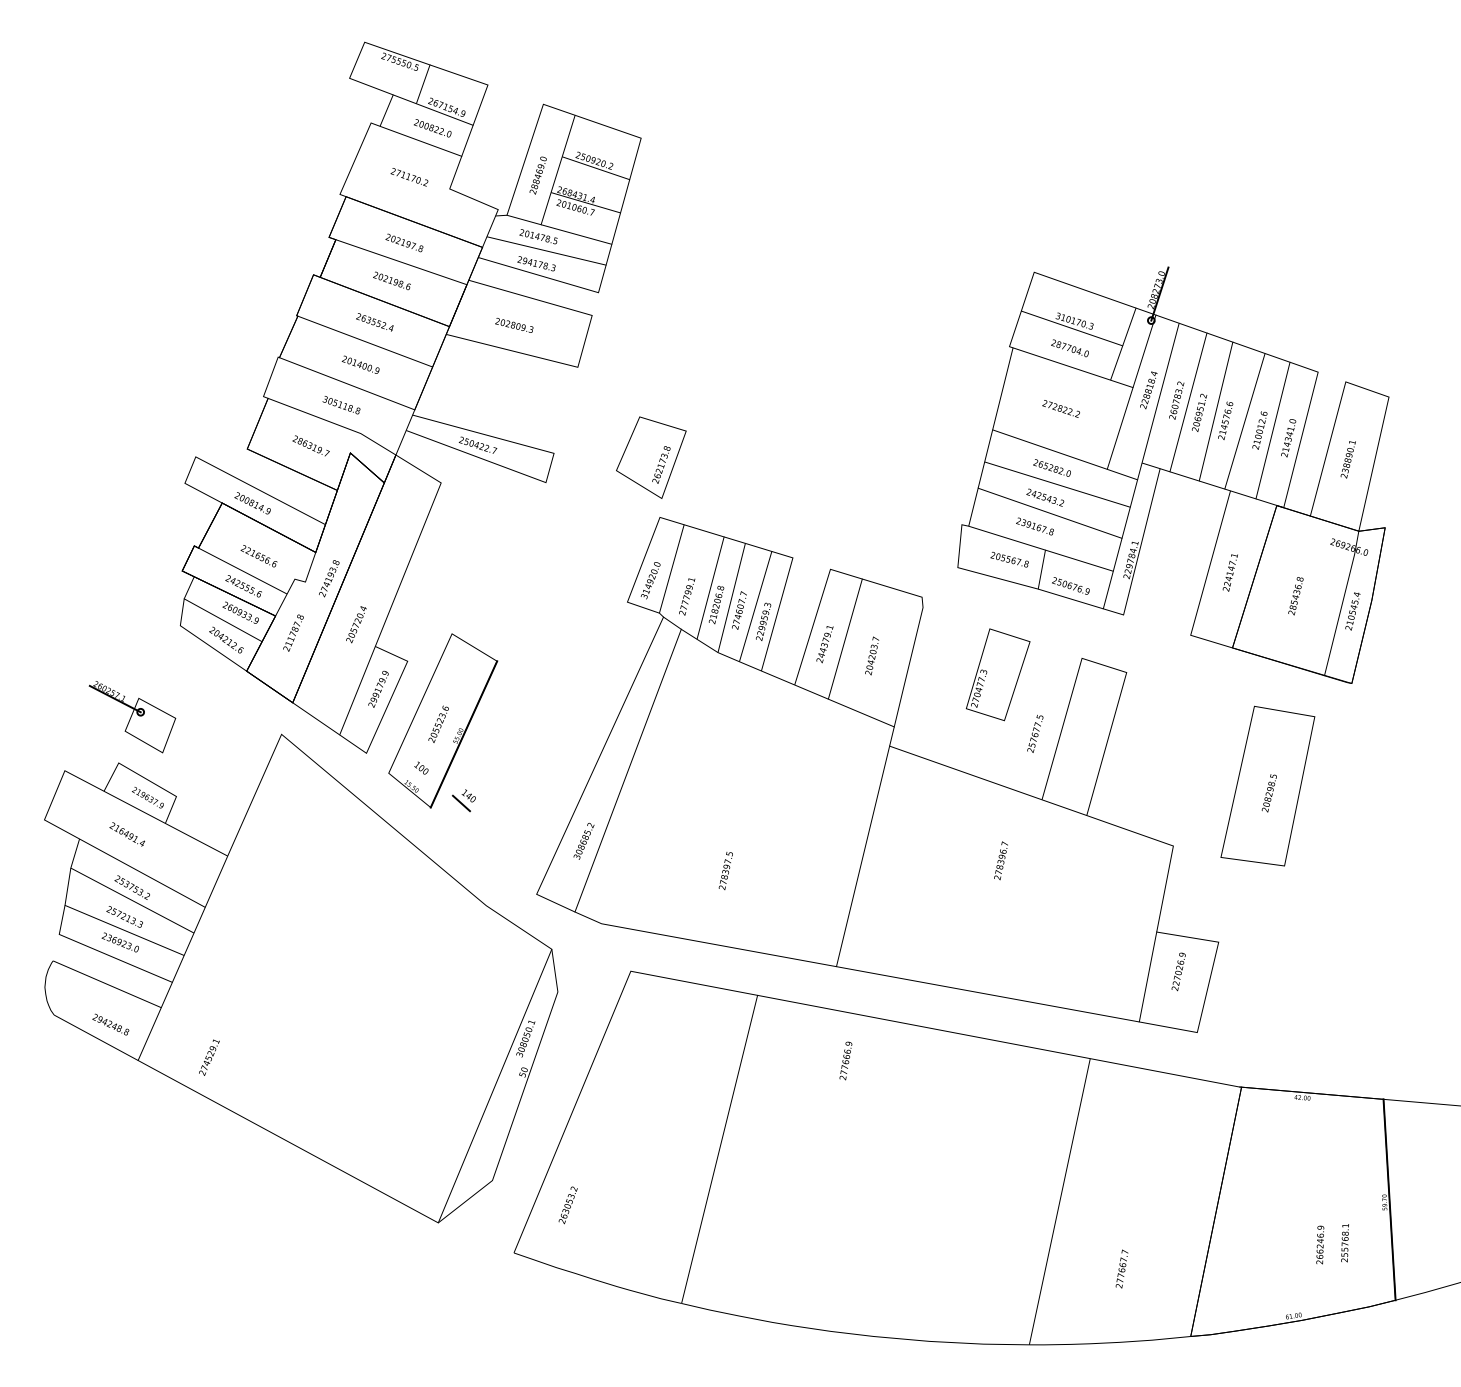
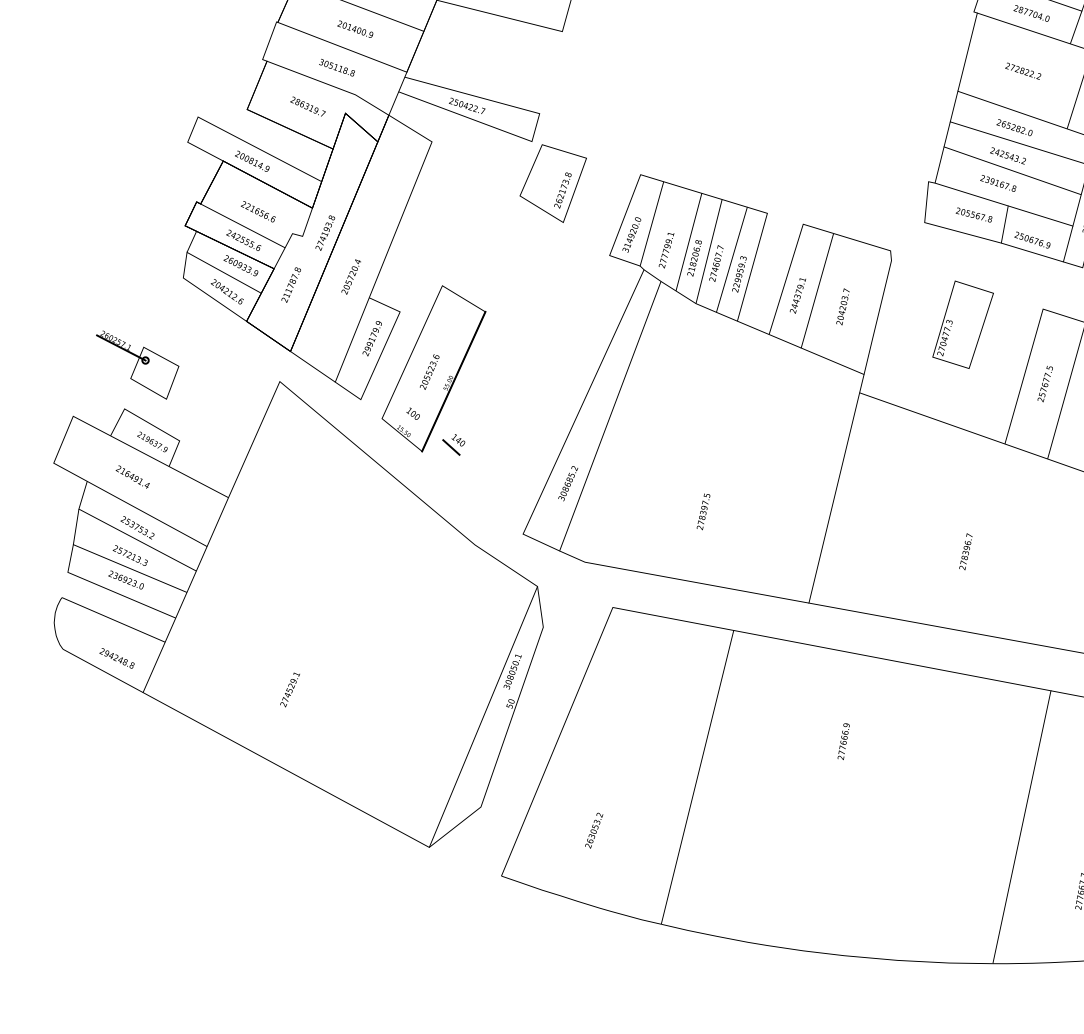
text: (651, 457) -> (553, 183), moved
text: (1035, 733) -> (1045, 383), moved
text: (1000, 860) -> (965, 551), moved
text: (209, 1057) -> (290, 689), moved
text: (845, 1060) -> (843, 741), moved
text: (567, 1205) -> (593, 830), moved

